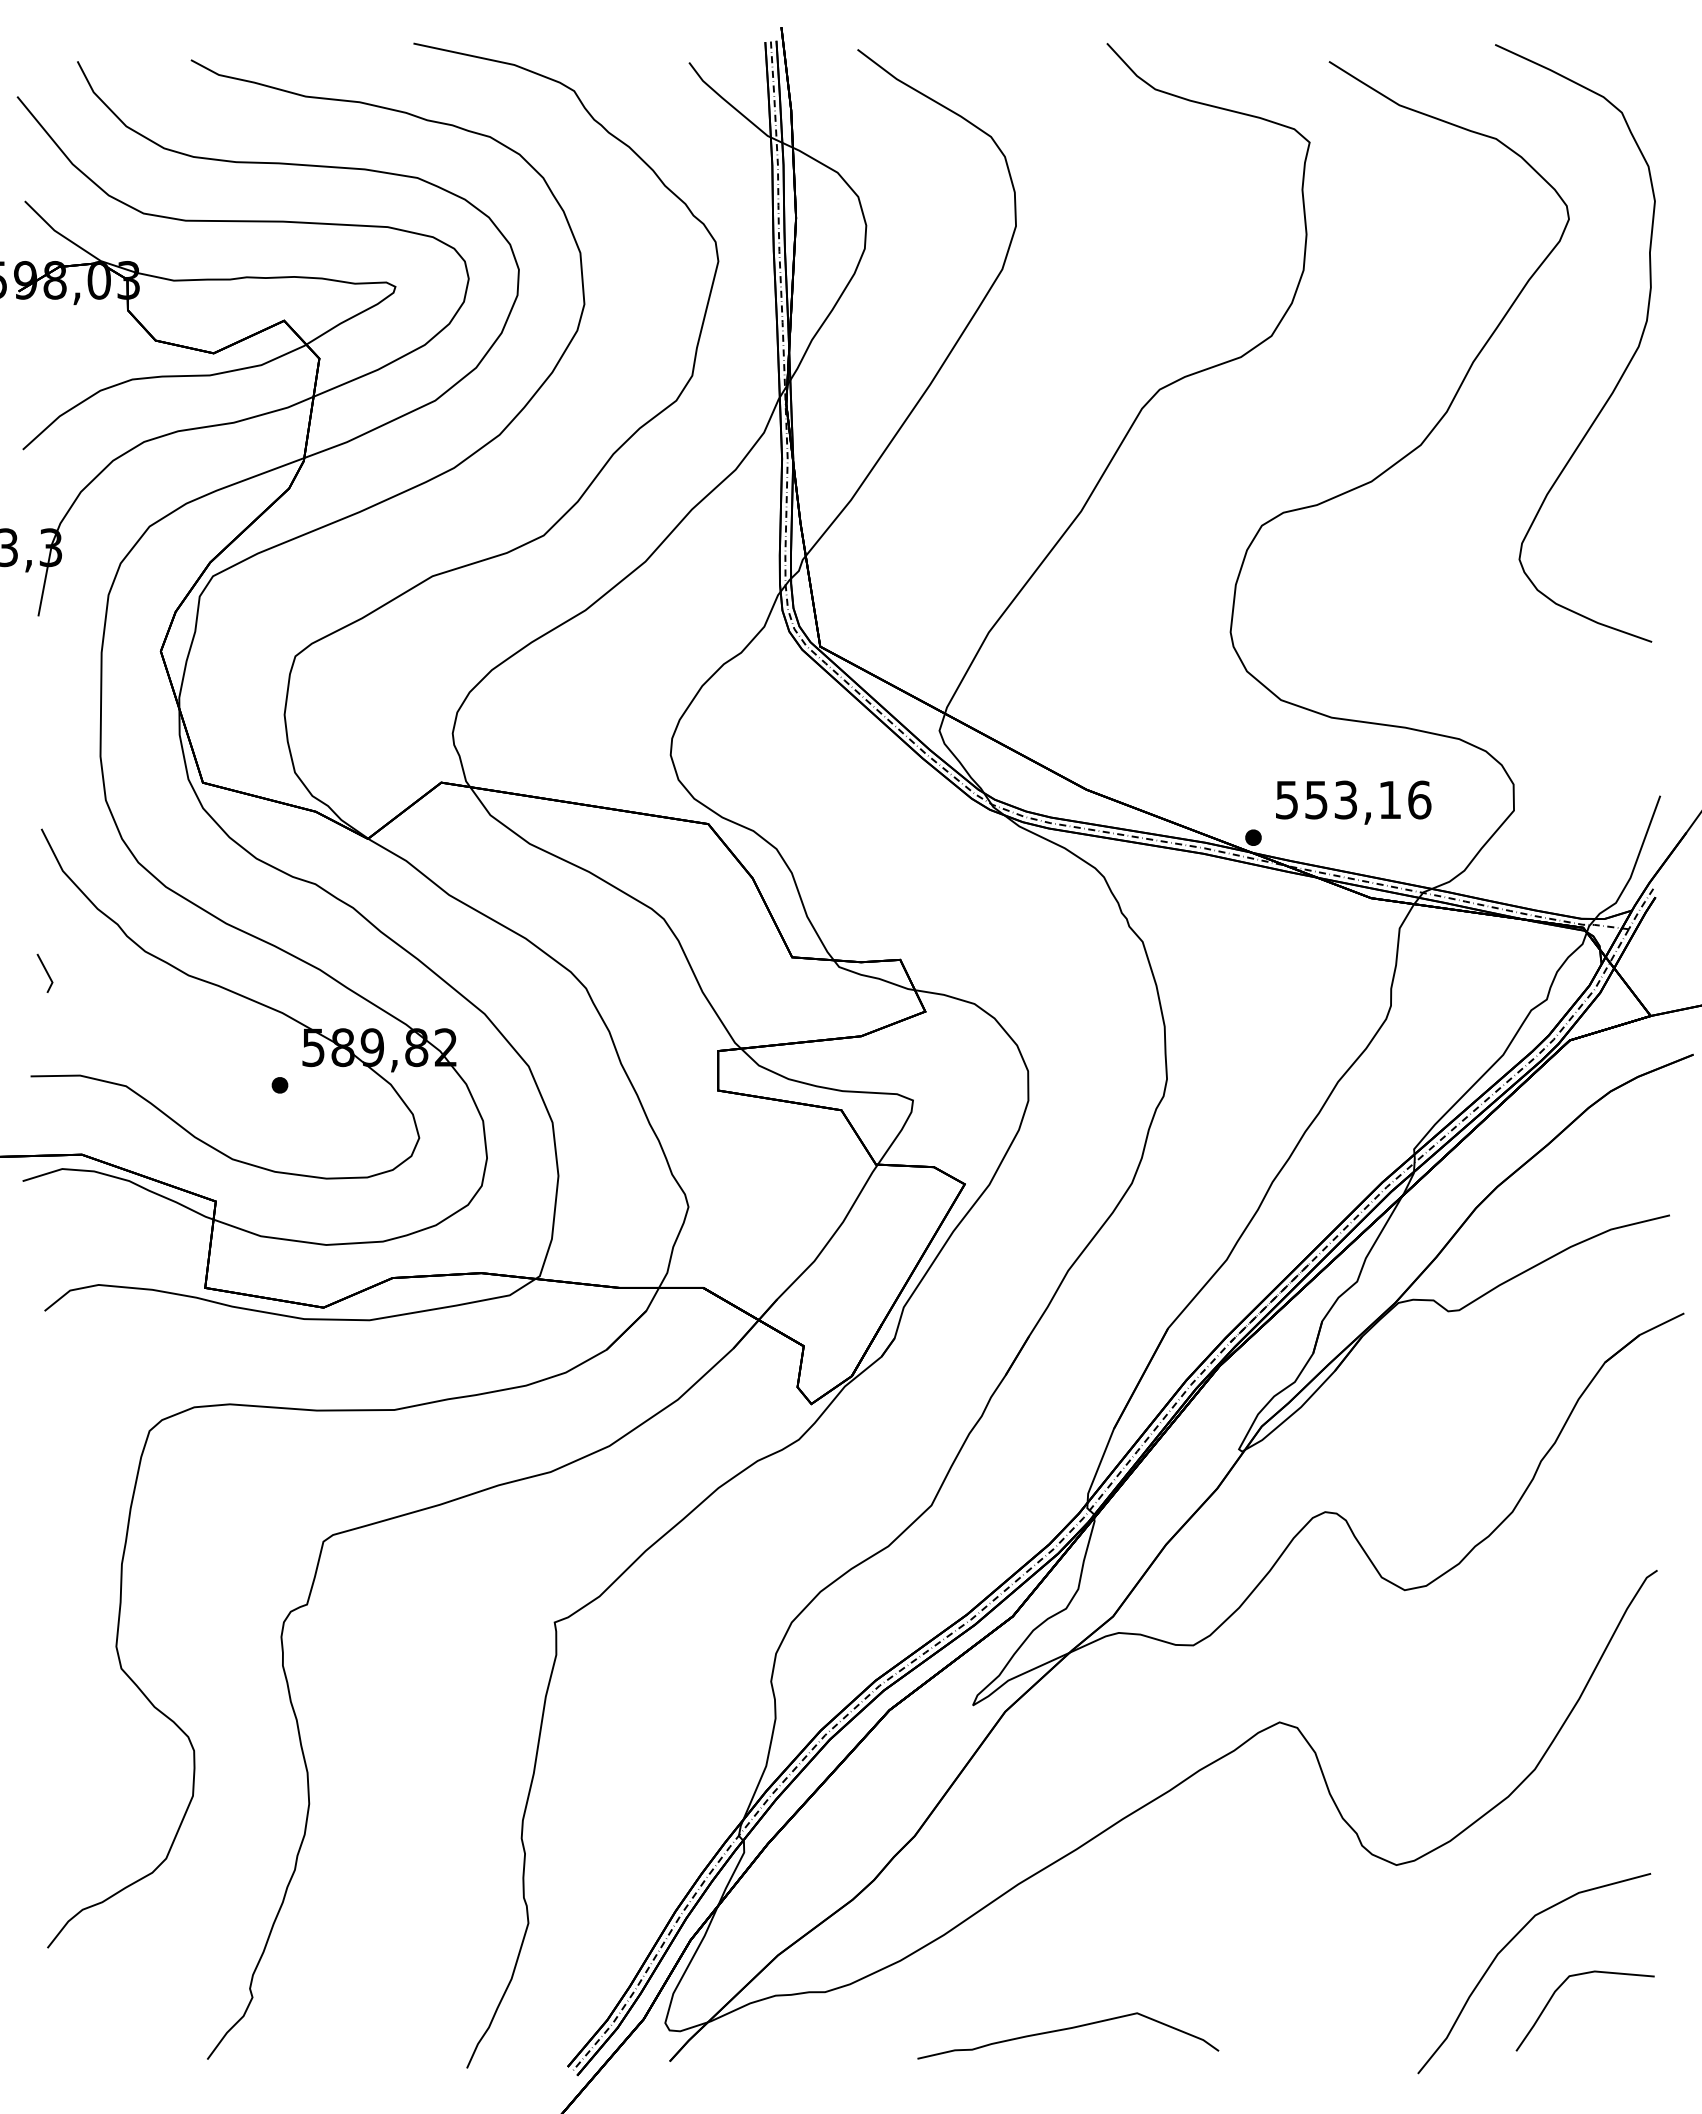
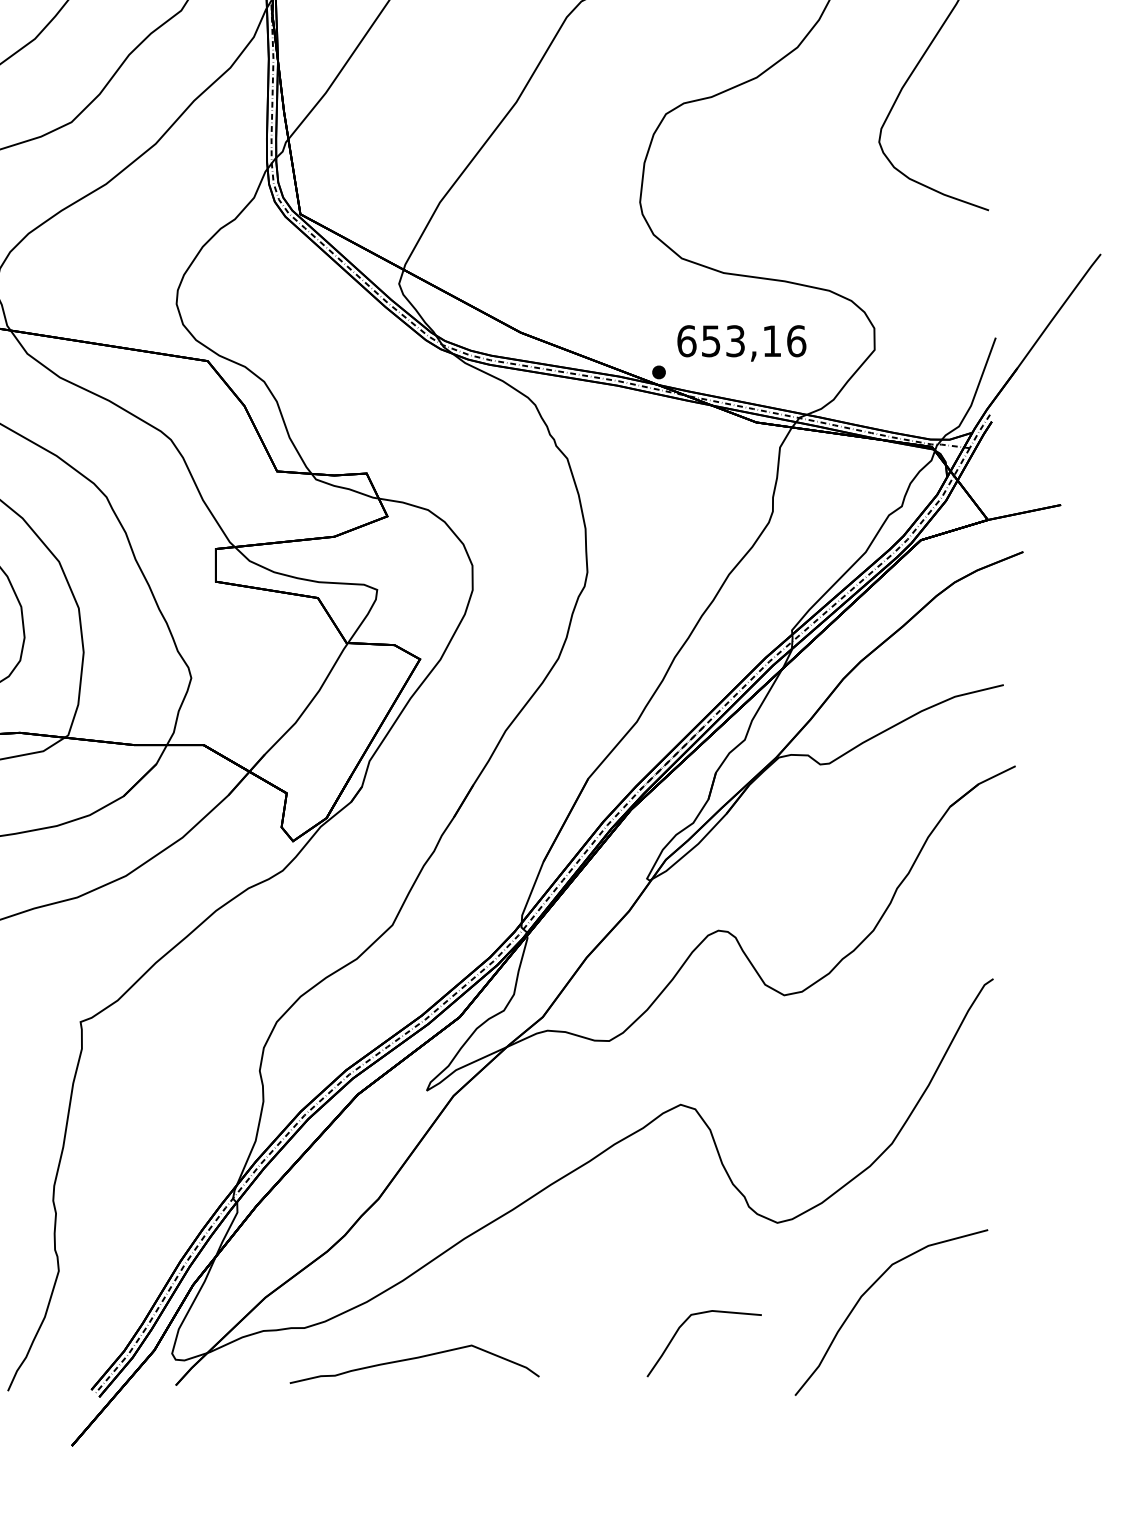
text: (1286, 799) -> (686, 340), 553,16 -> 653,16
curve: (1561, 1986) -> (684, 1323), moved
curve: (1065, 2030) -> (412, 1359), moved

